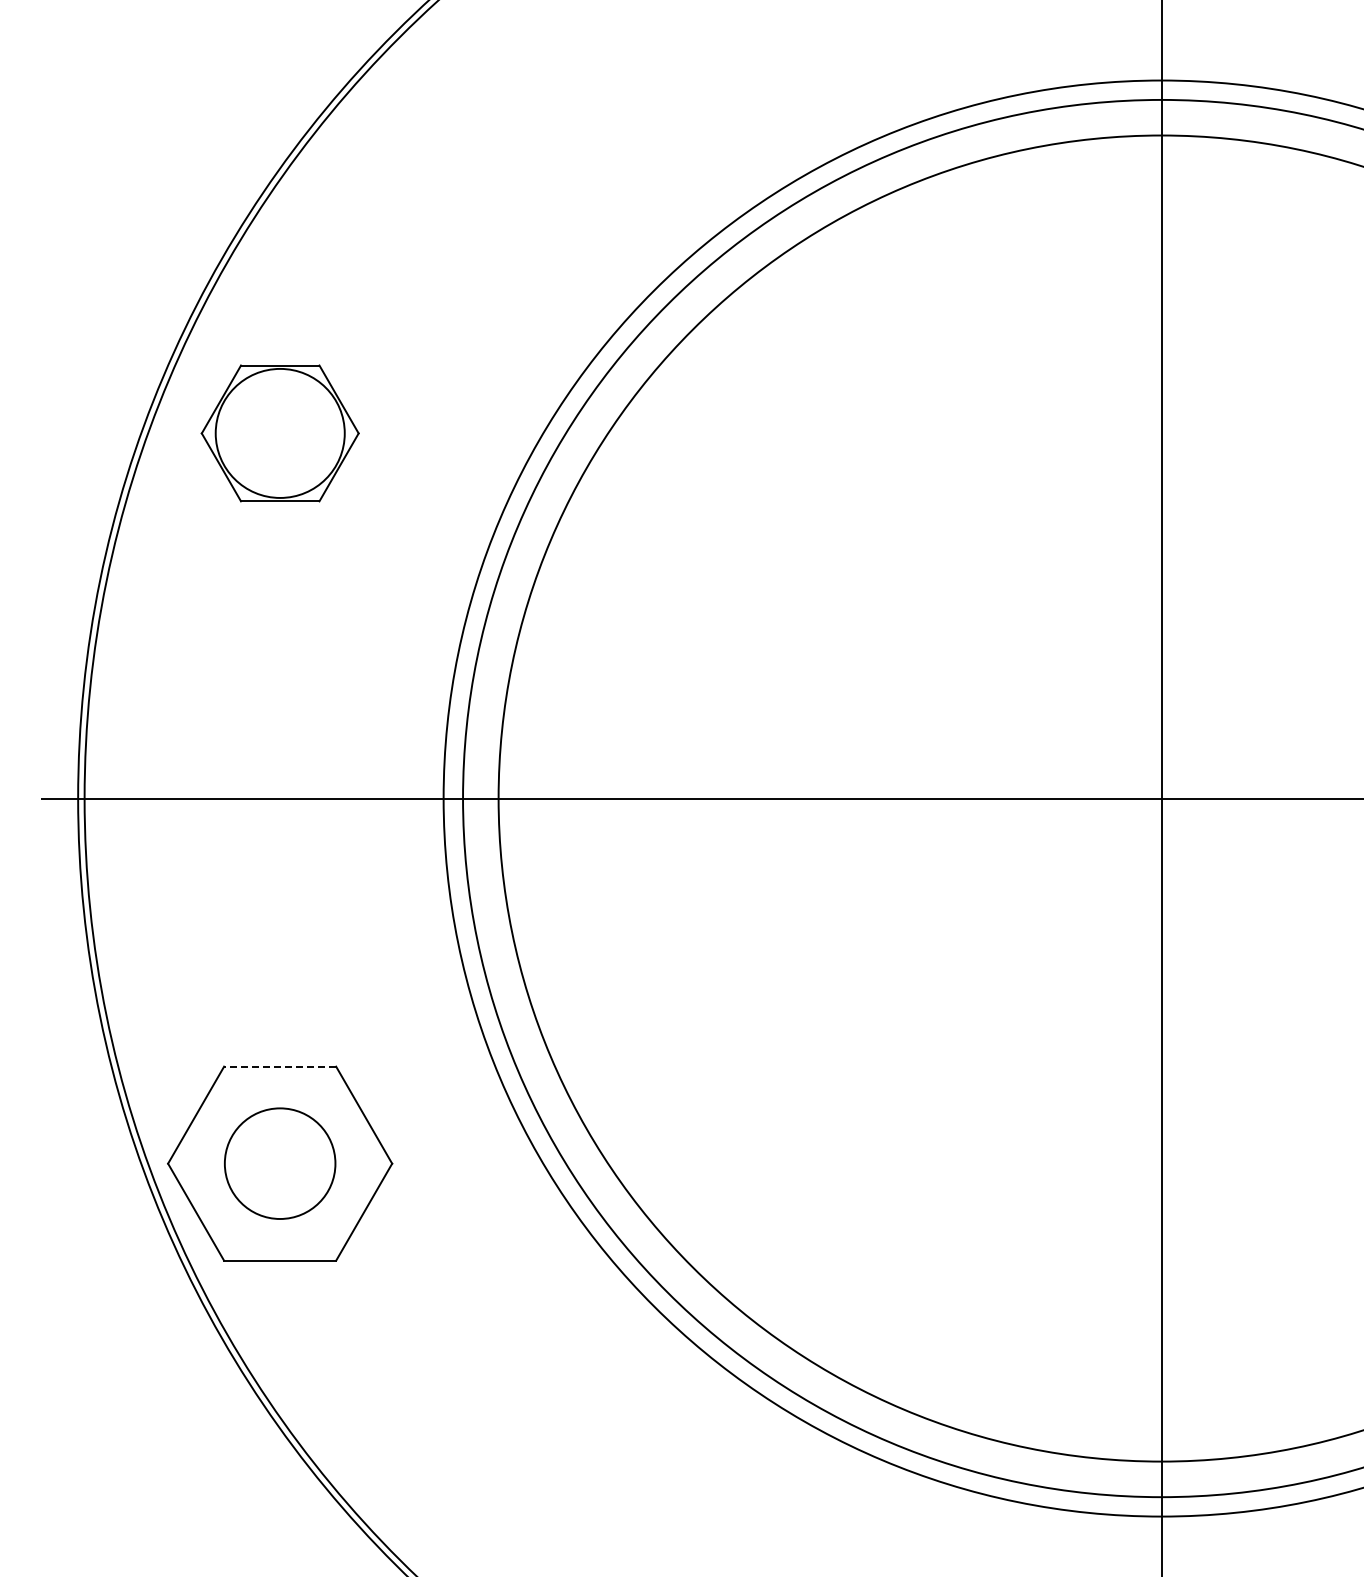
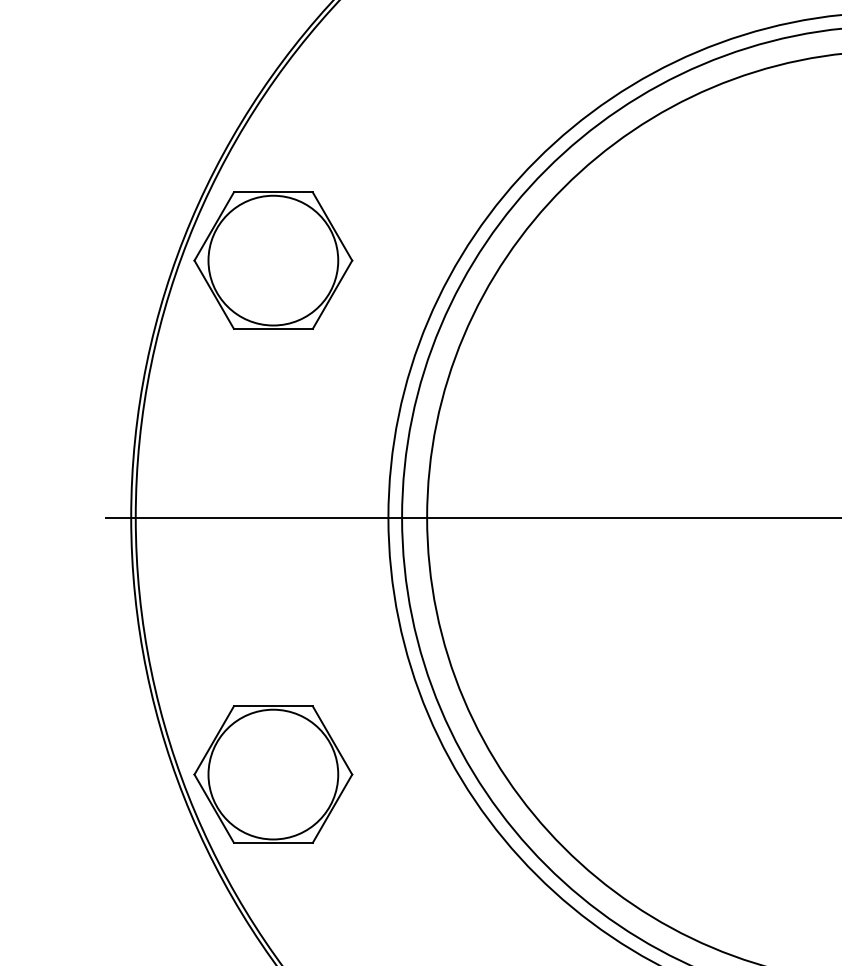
part: (280, 433) -> (273, 260), size x1.43
line: (279, 1066) -> (272, 706), dashed -> solid
circle: (279, 1163) -> (272, 774), size x1.67

